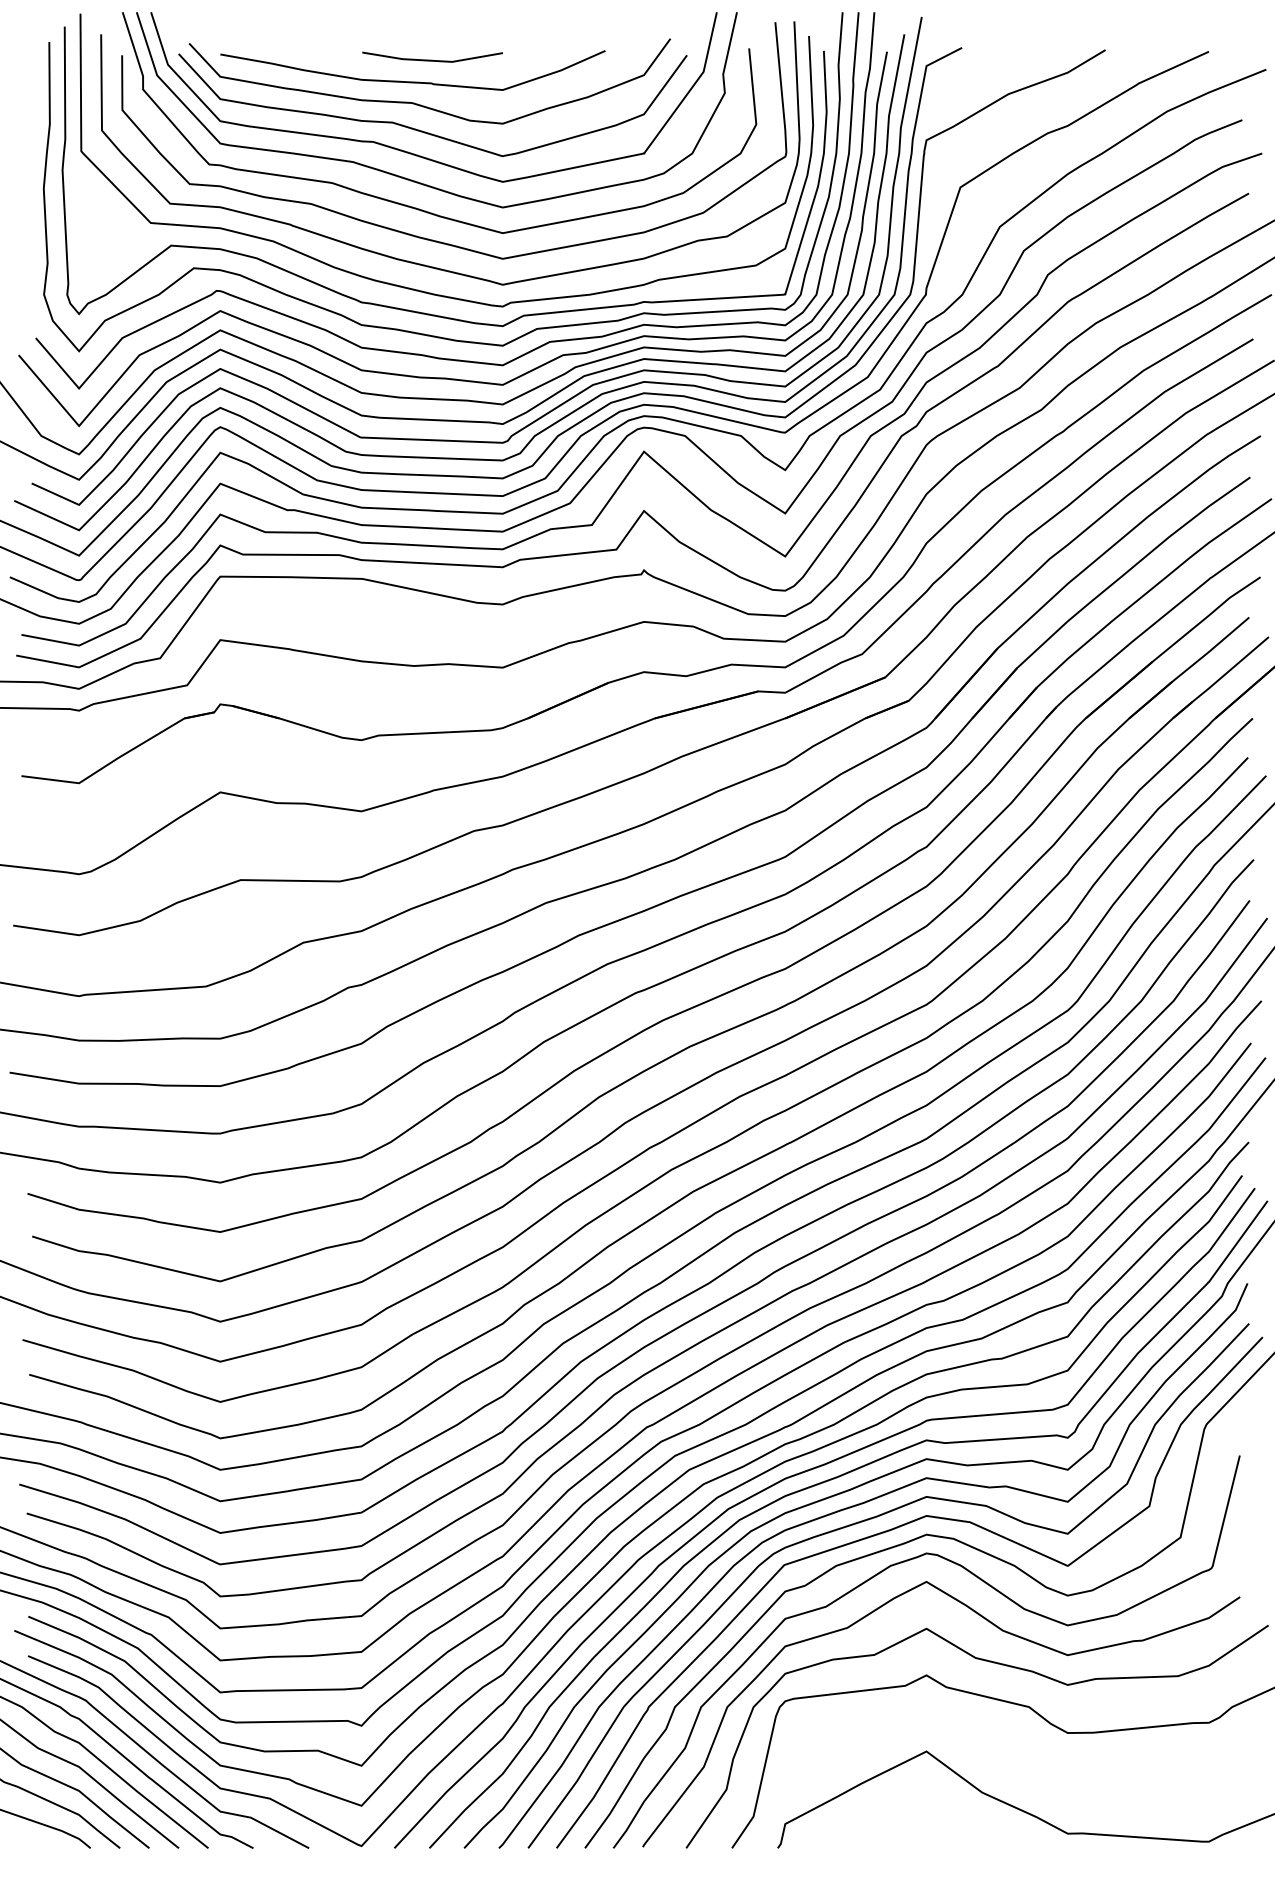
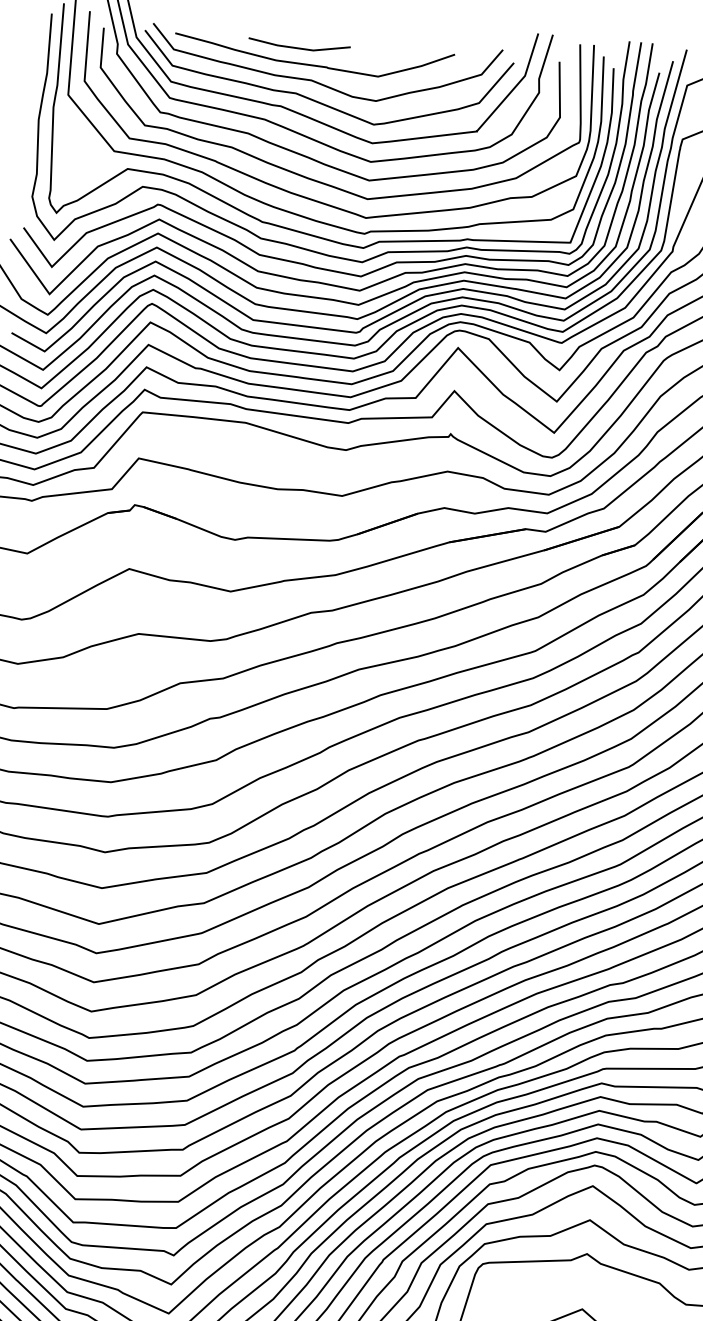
line: (432, 59) -> (299, 47), moved

